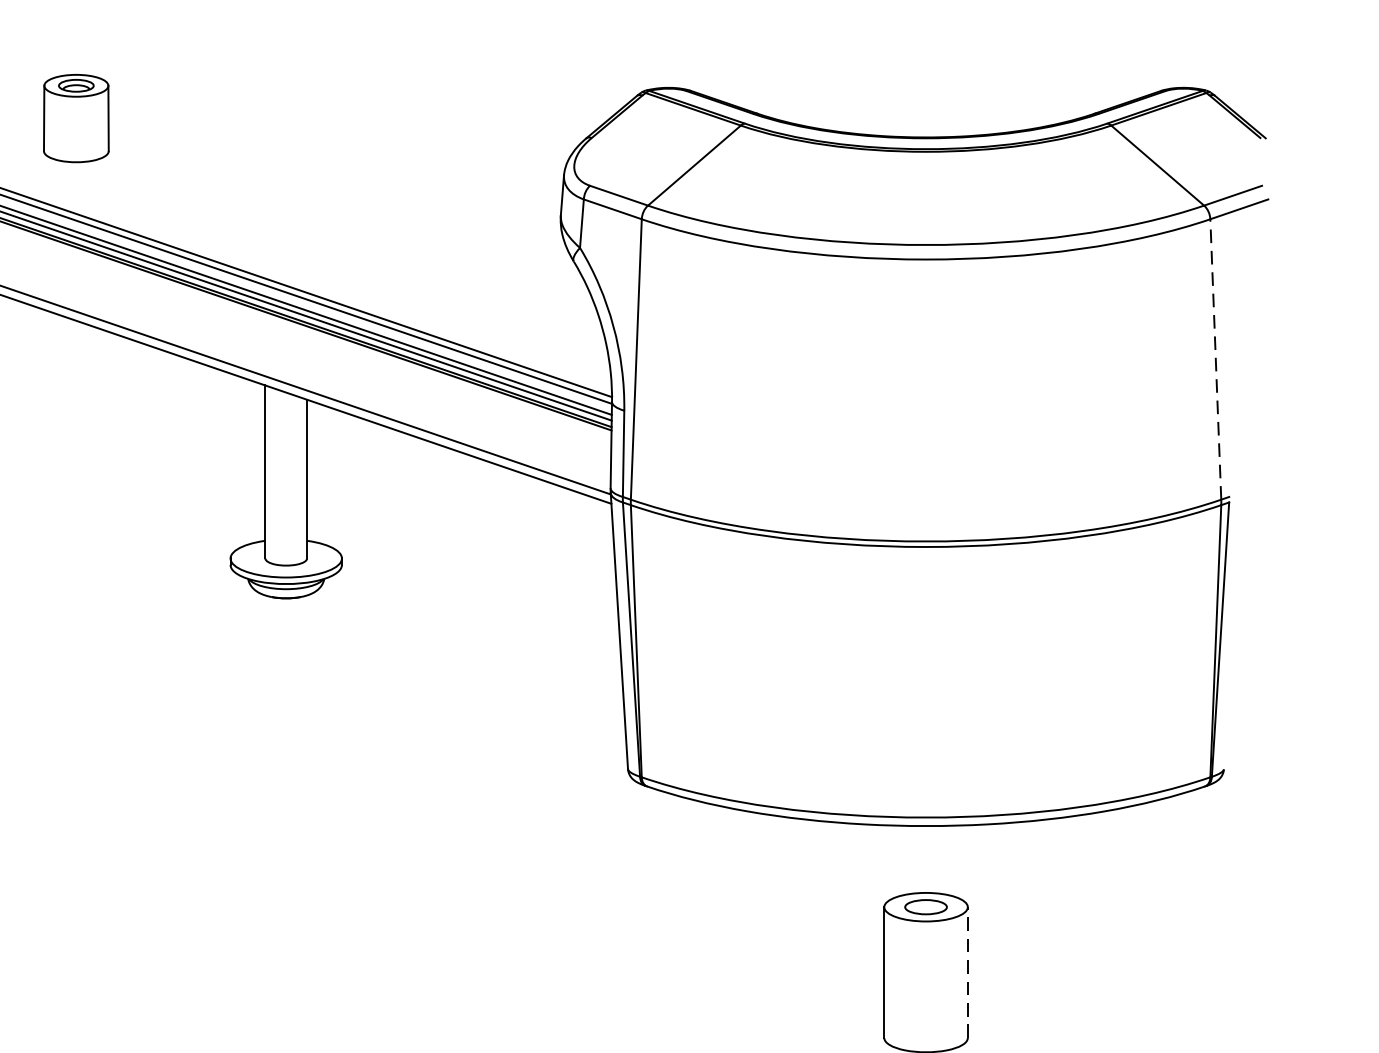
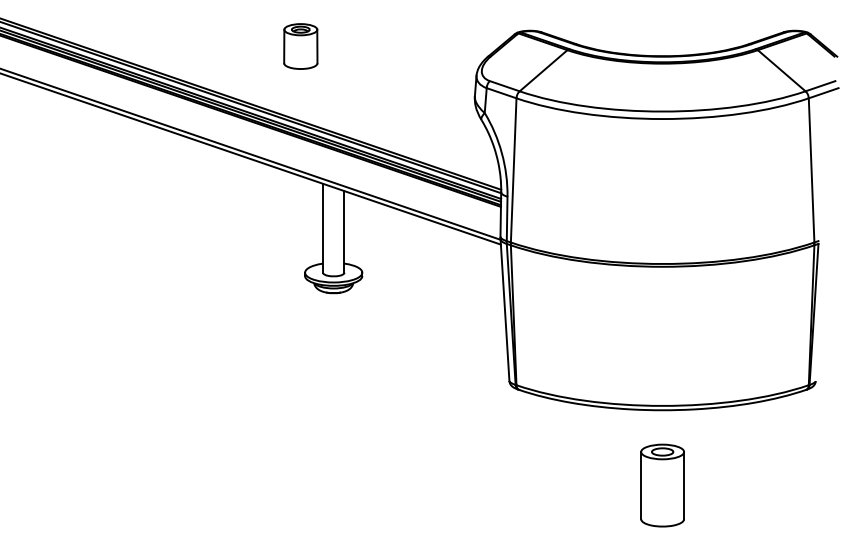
part: (75, 118) -> (300, 46), moved
line: (1215, 357) -> (811, 169), dashed -> solid
line: (968, 972) -> (684, 485), dashed -> solid

